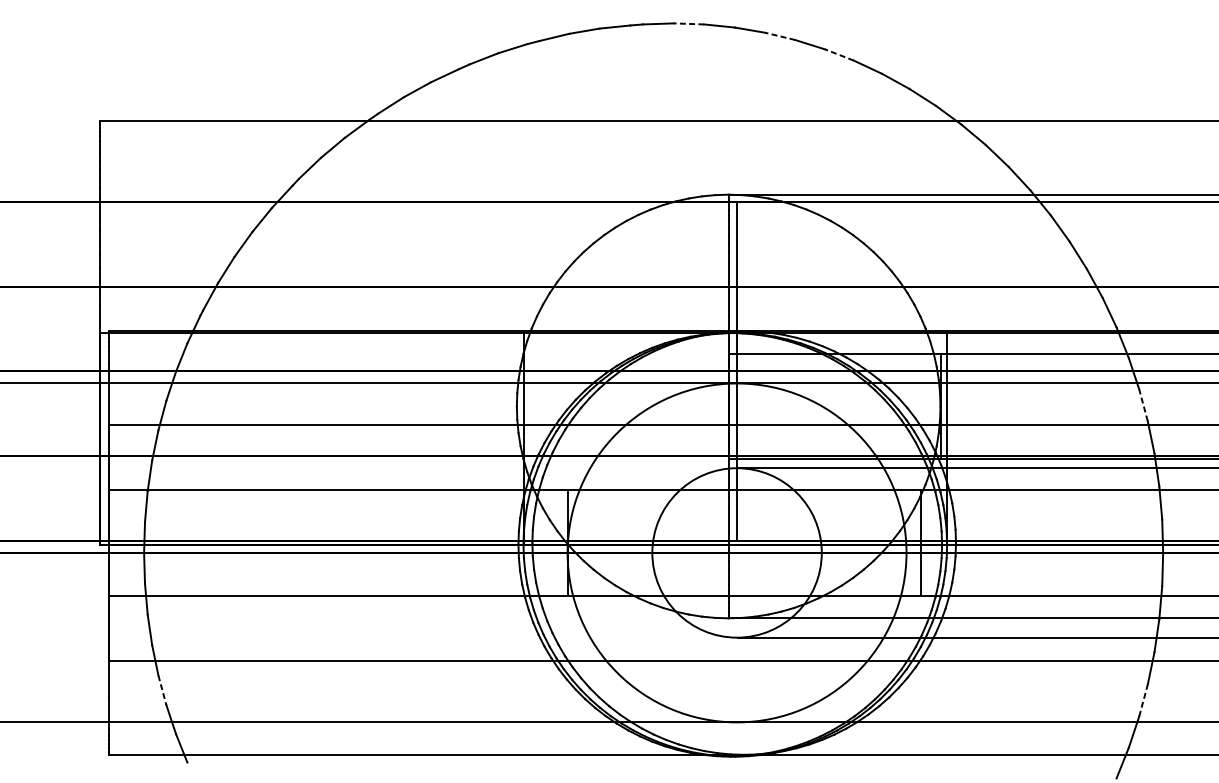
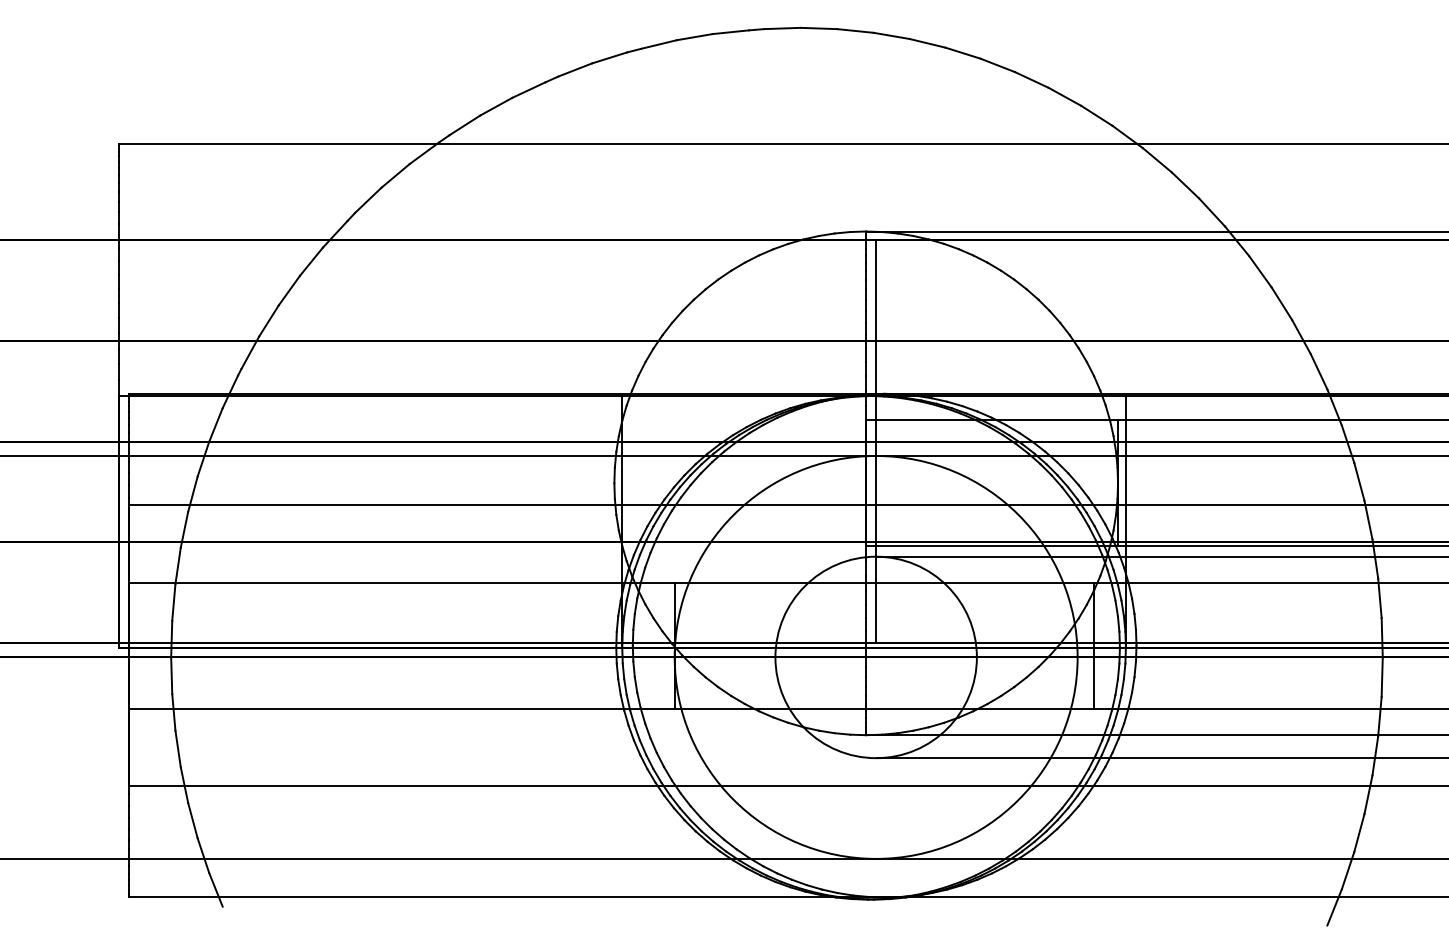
line: (688, 23) -> (818, 28), dashed -> solid
line: (780, 36) -> (927, 43), dashed -> solid
line: (839, 55) -> (997, 65), dashed -> solid
line: (1143, 404) -> (1359, 481), dashed -> solid
line: (162, 690) -> (193, 821), dashed -> solid
line: (1143, 701) -> (1359, 833), dashed -> solid

